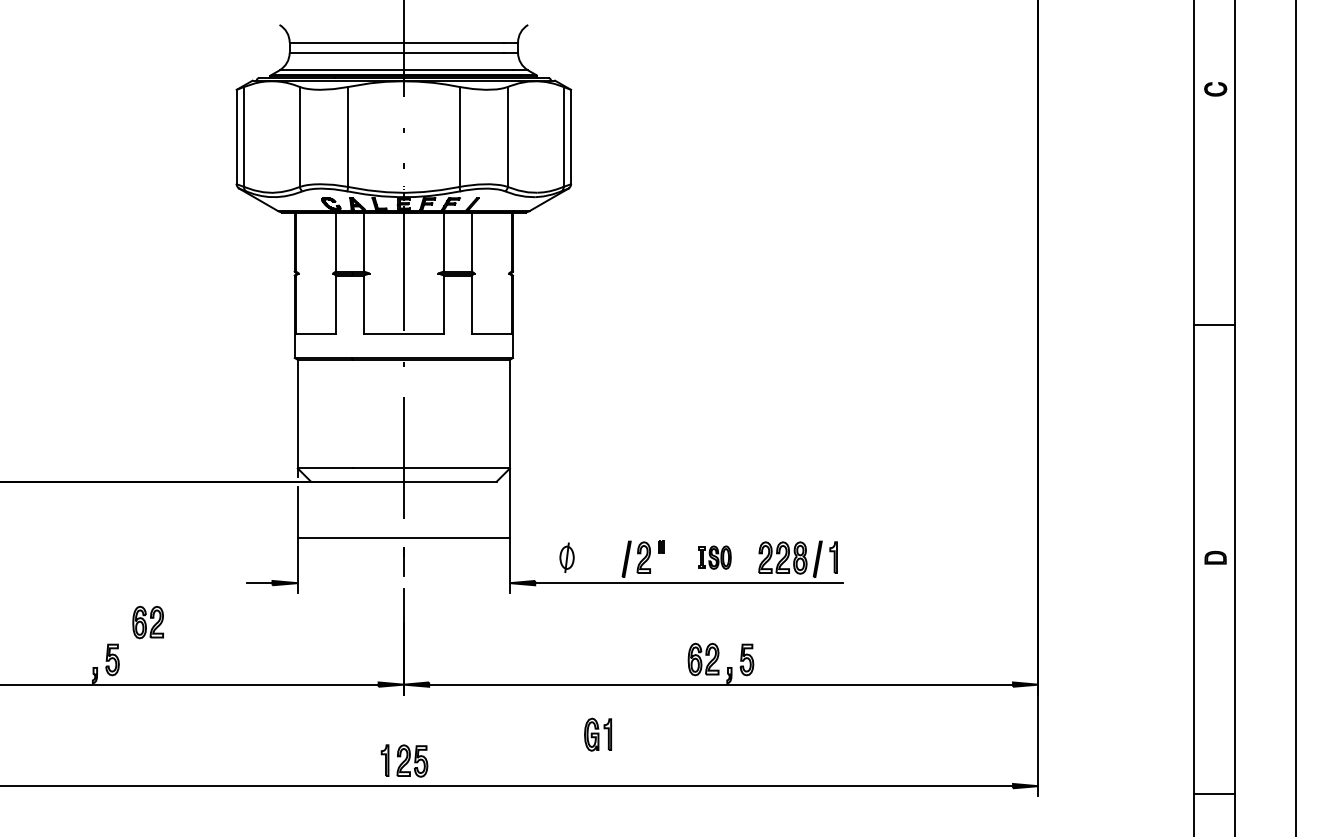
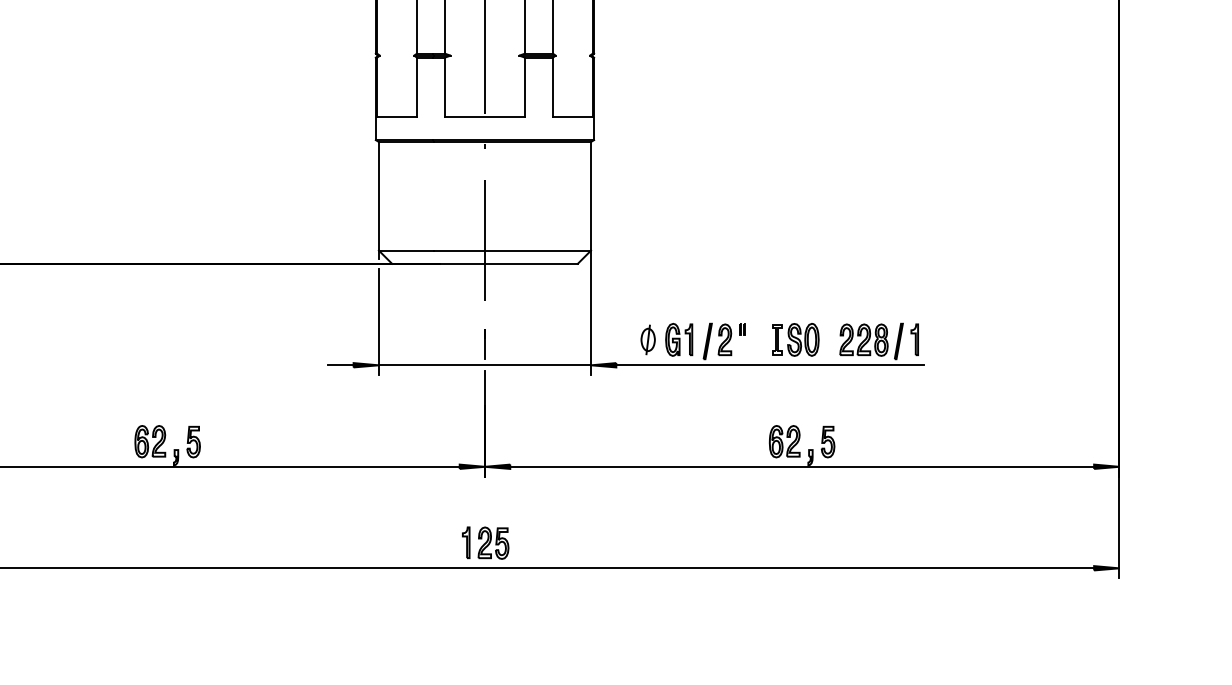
line: (403, 538) -> (484, 365), moved
part: (714, 557) -> (795, 339), size x1.43
part: (147, 622) -> (149, 441), moved
part: (597, 734) -> (678, 339), moved

